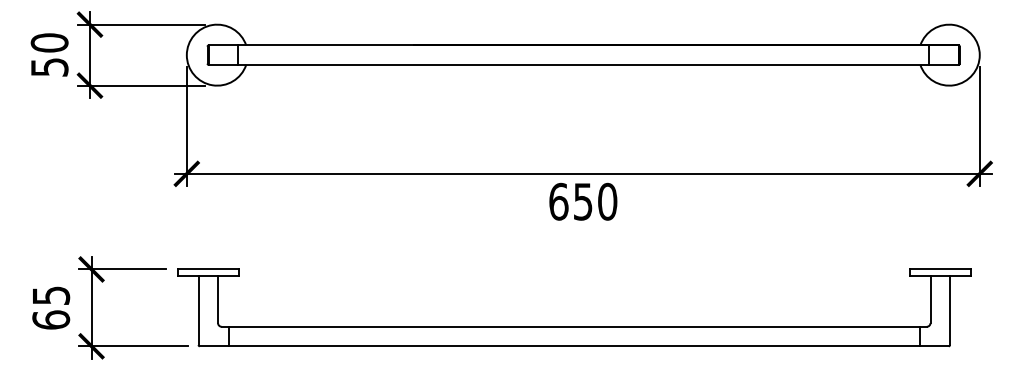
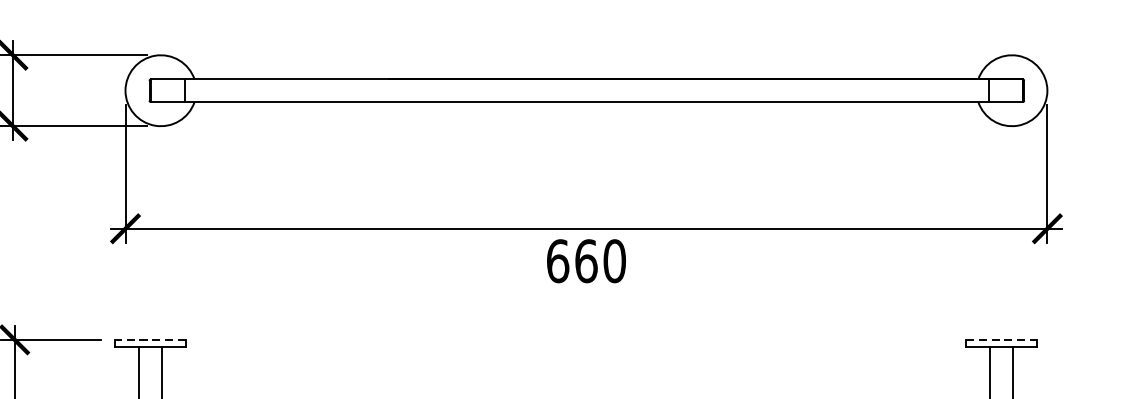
text: (583, 201) -> (586, 260), 650 -> 660
line: (207, 269) -> (149, 339), solid -> dashed
line: (940, 269) -> (1001, 339), solid -> dashed

